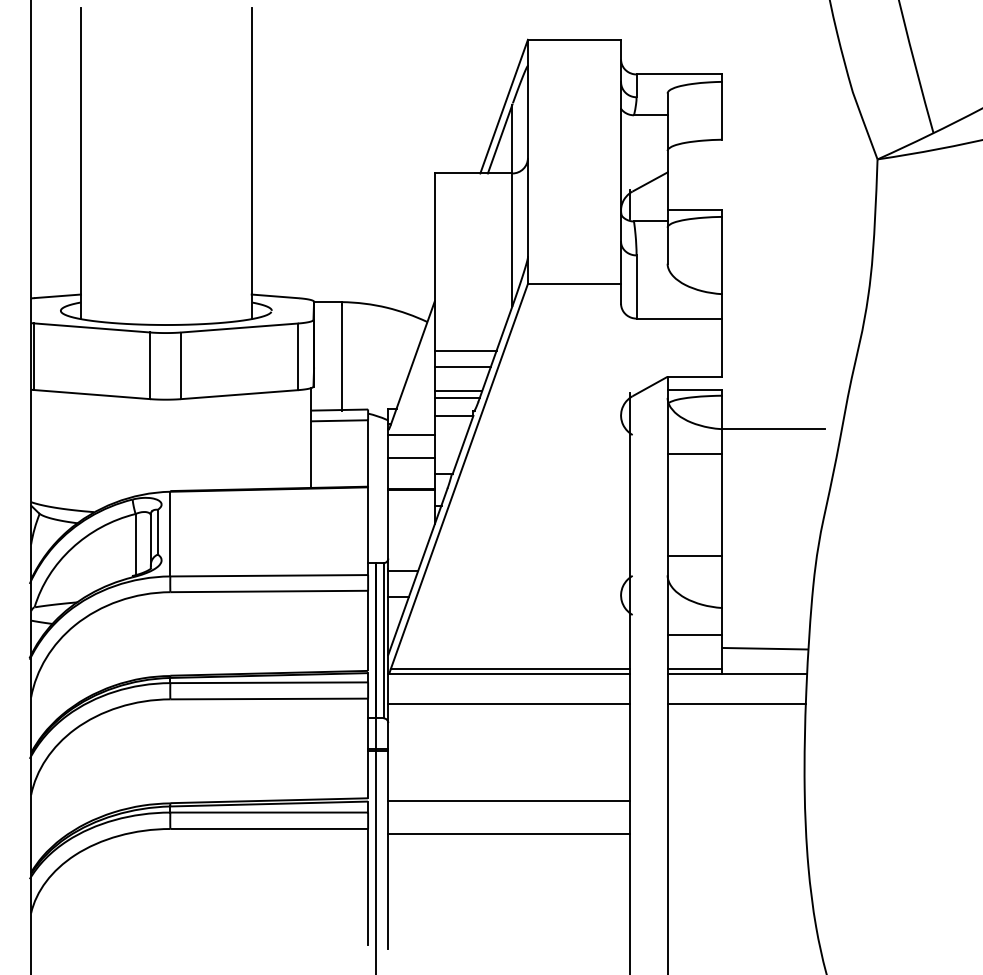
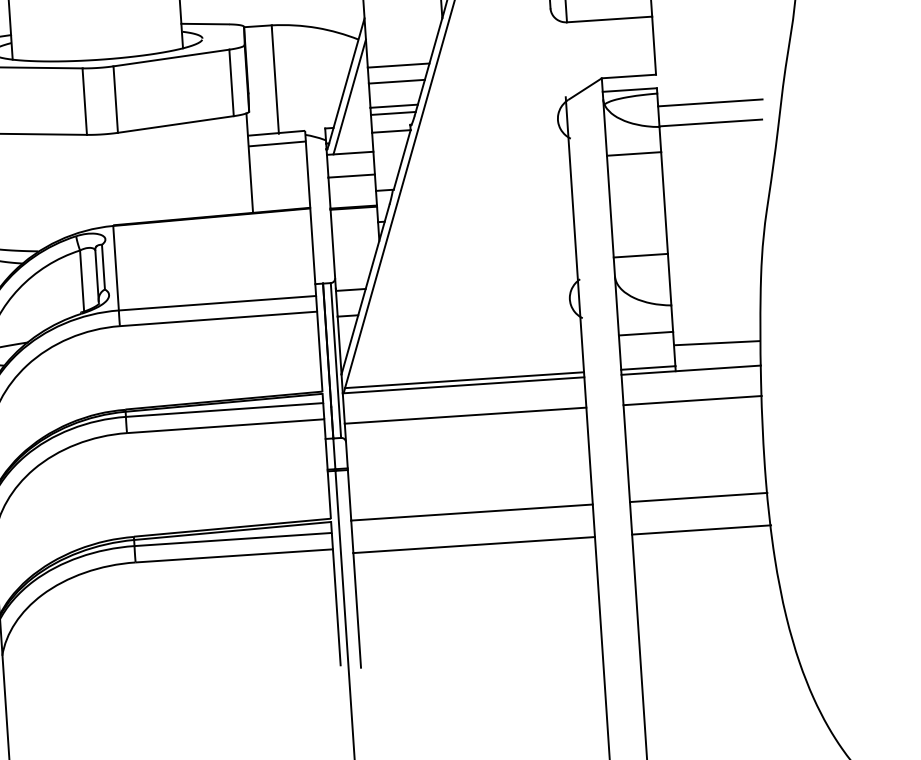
line: (414, 378) -> (349, 96), added
line: (773, 408) -> (709, 102), added
line: (736, 801) -> (698, 497), added
line: (736, 834) -> (700, 530), added

